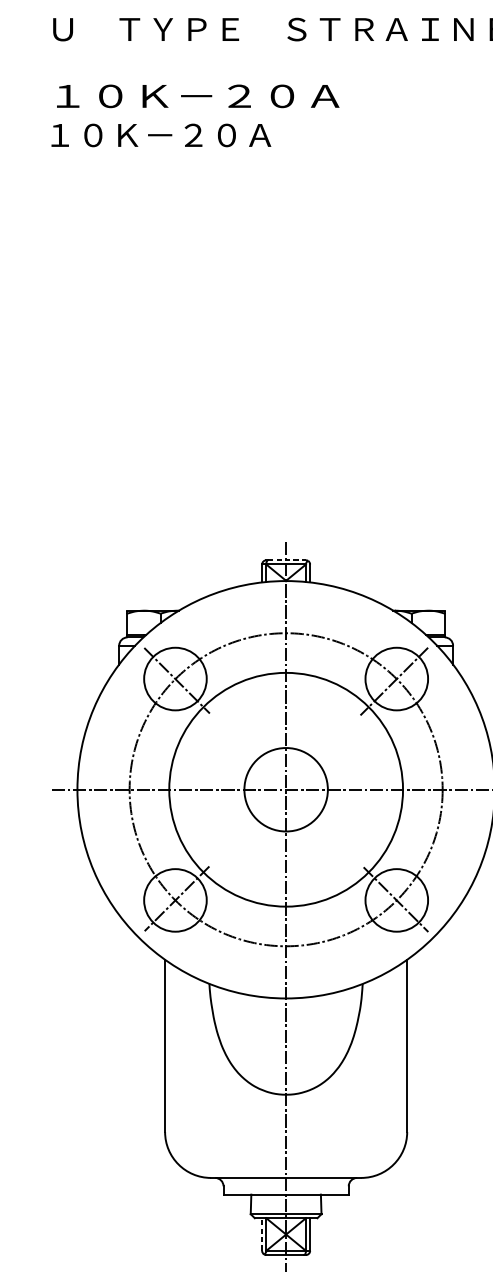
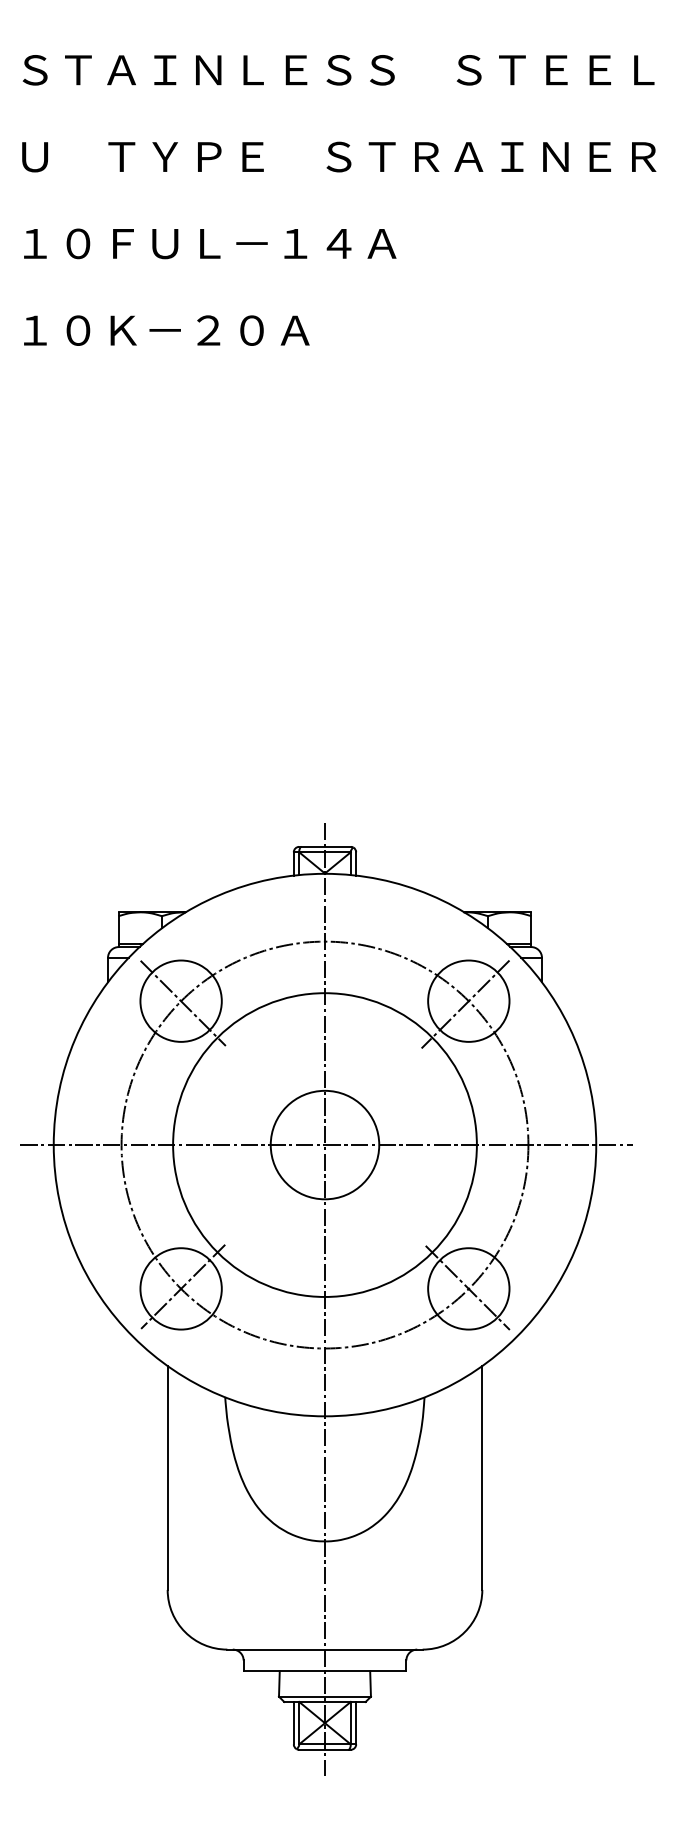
text: (198, 96) -> (210, 243), １０Ｋ－２０Ａ -> １０ＦＵＬ－１４Ａ
text: (161, 135) -> (166, 330), moved
line: (287, 560) -> (326, 846), dashed -> solid
line: (261, 1234) -> (293, 1722), dashed -> solid

